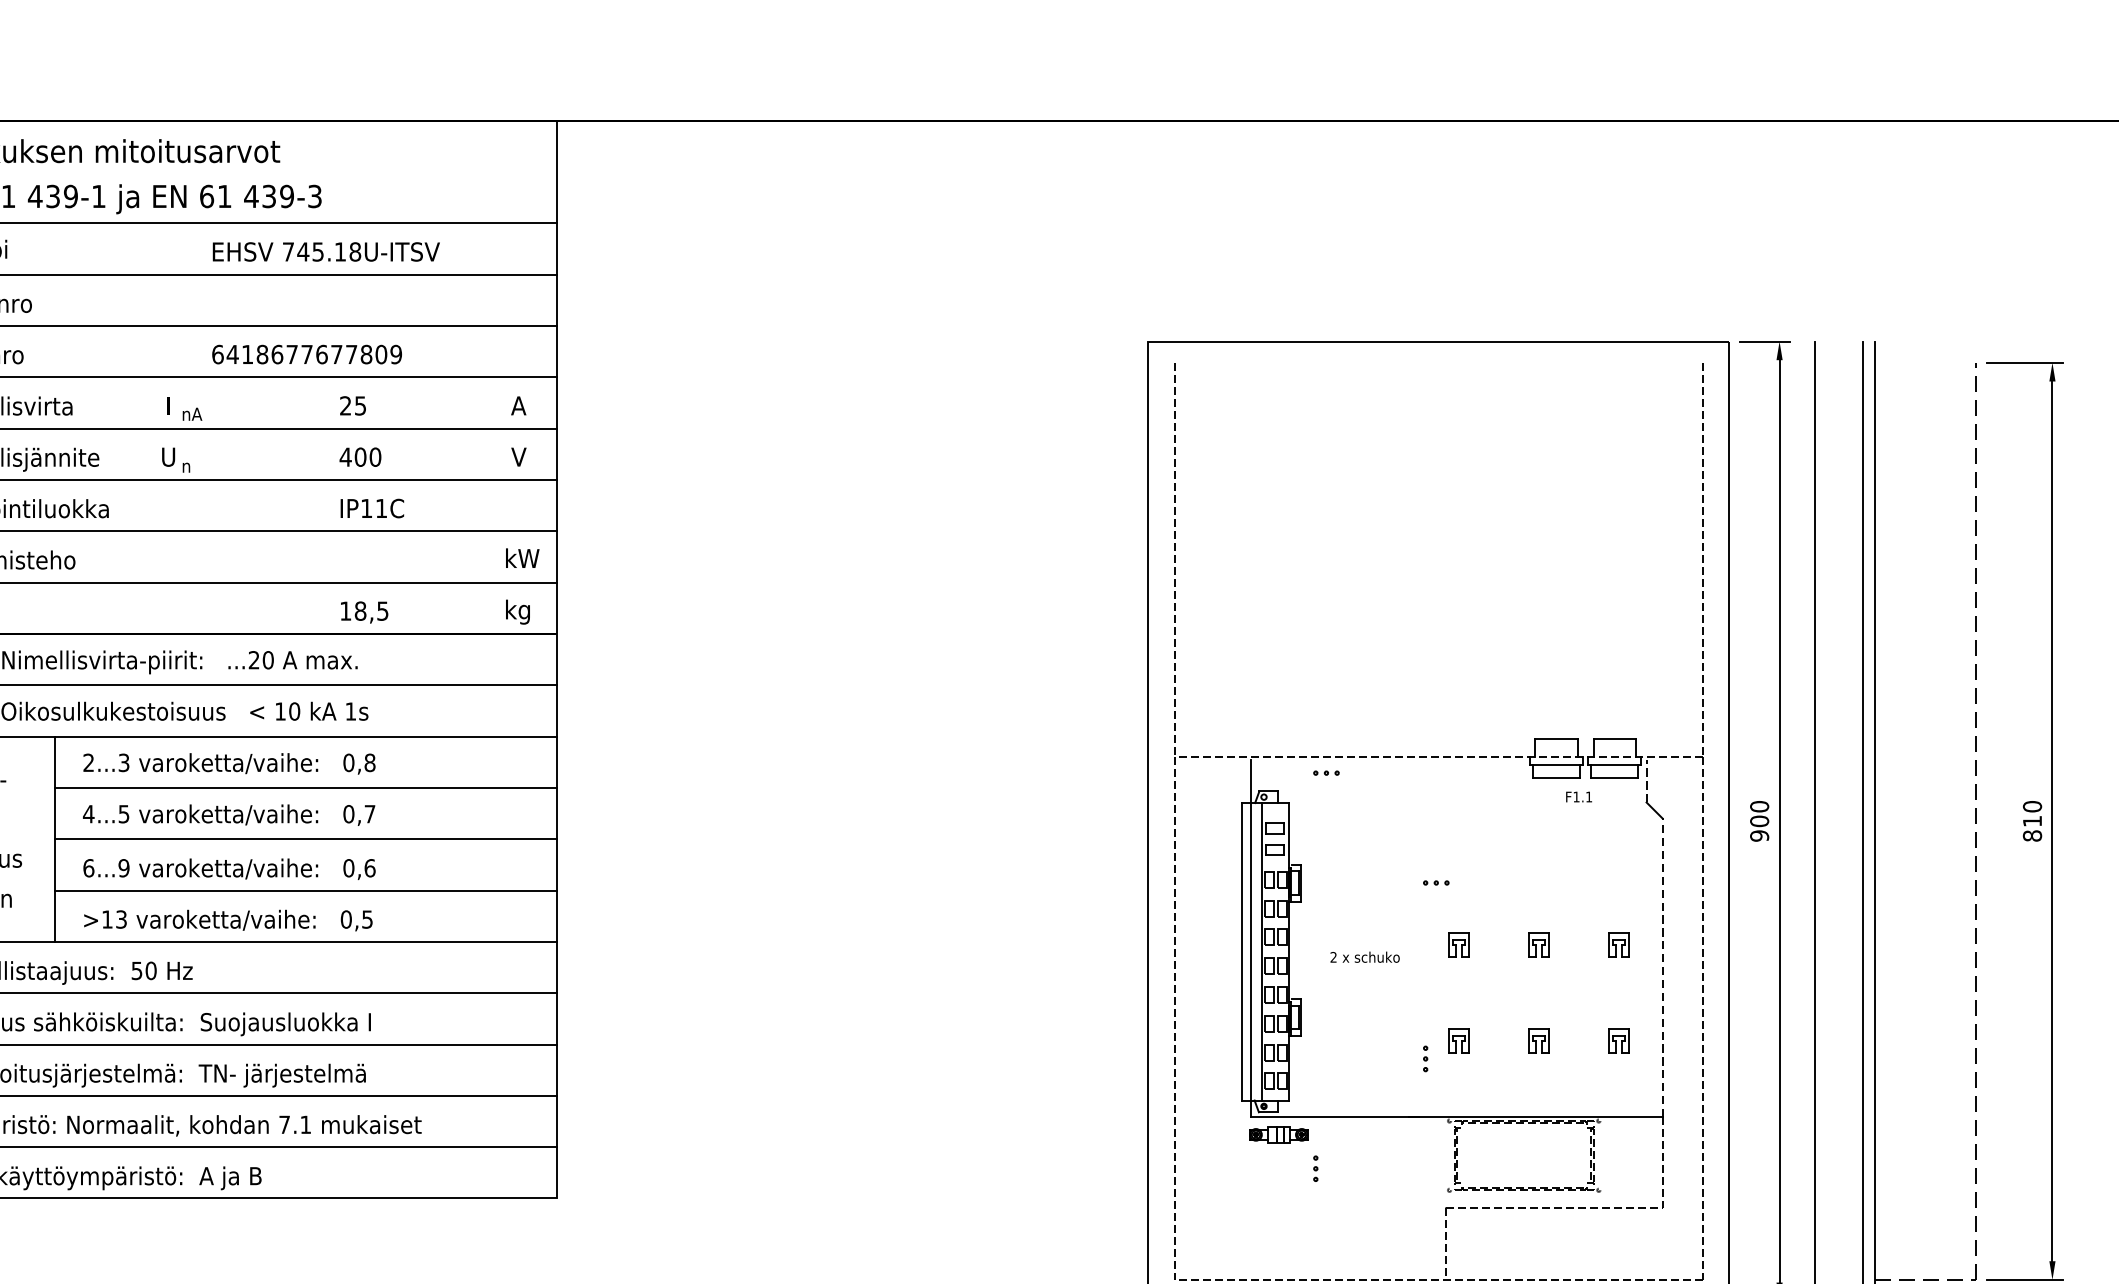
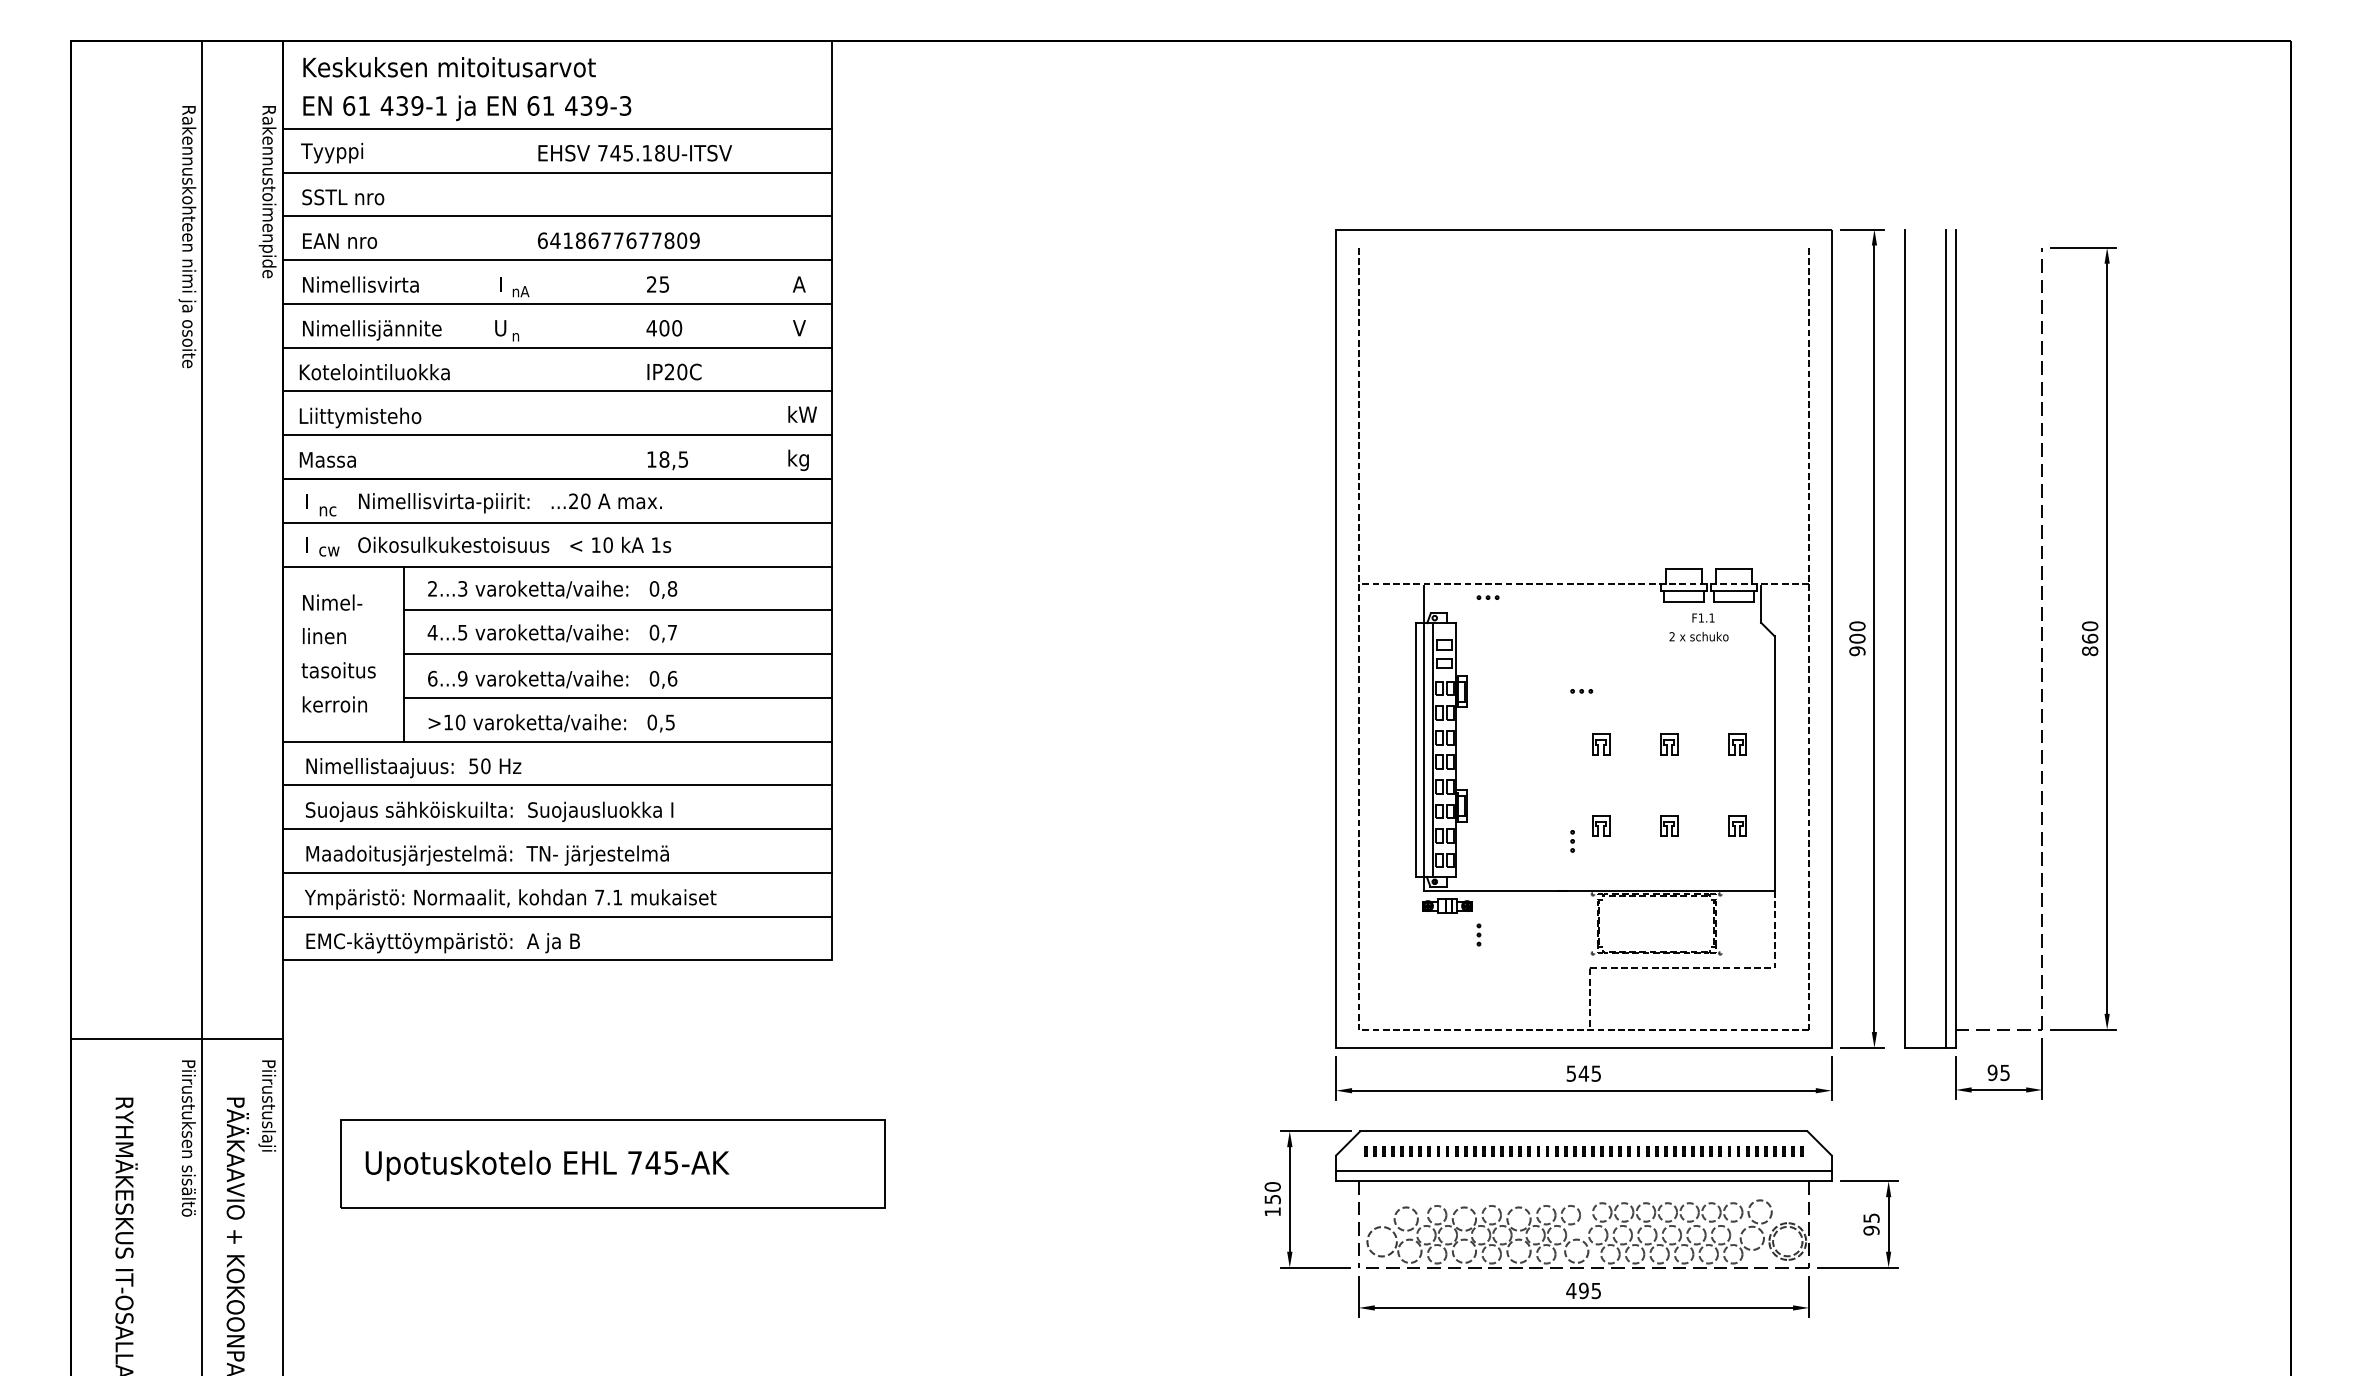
text: (373, 507) -> (675, 371), IP11C -> IP20C
line: (1647, 781) -> (1761, 604), dashed -> solid
text: (2032, 821) -> (2090, 638), 810 -> 860
text: (121, 919) -> (460, 722), >13 -> >10
text: (1364, 957) -> (1698, 636), moved
line: (1662, 967) -> (1774, 763), dashed -> solid

